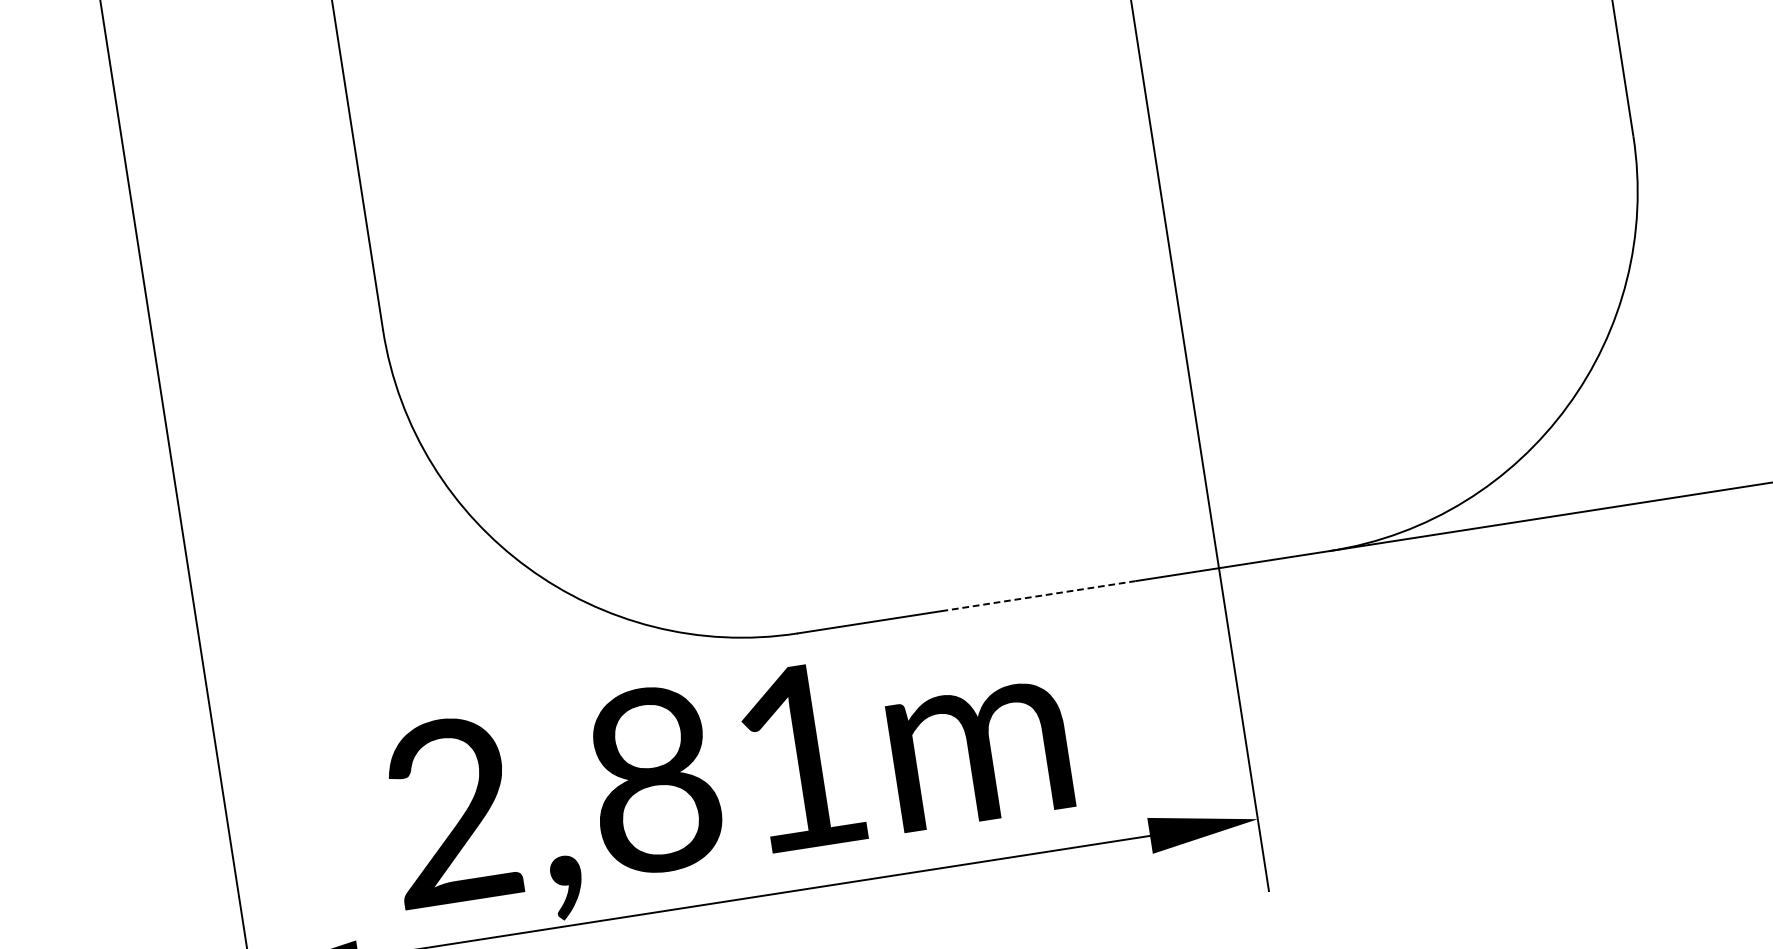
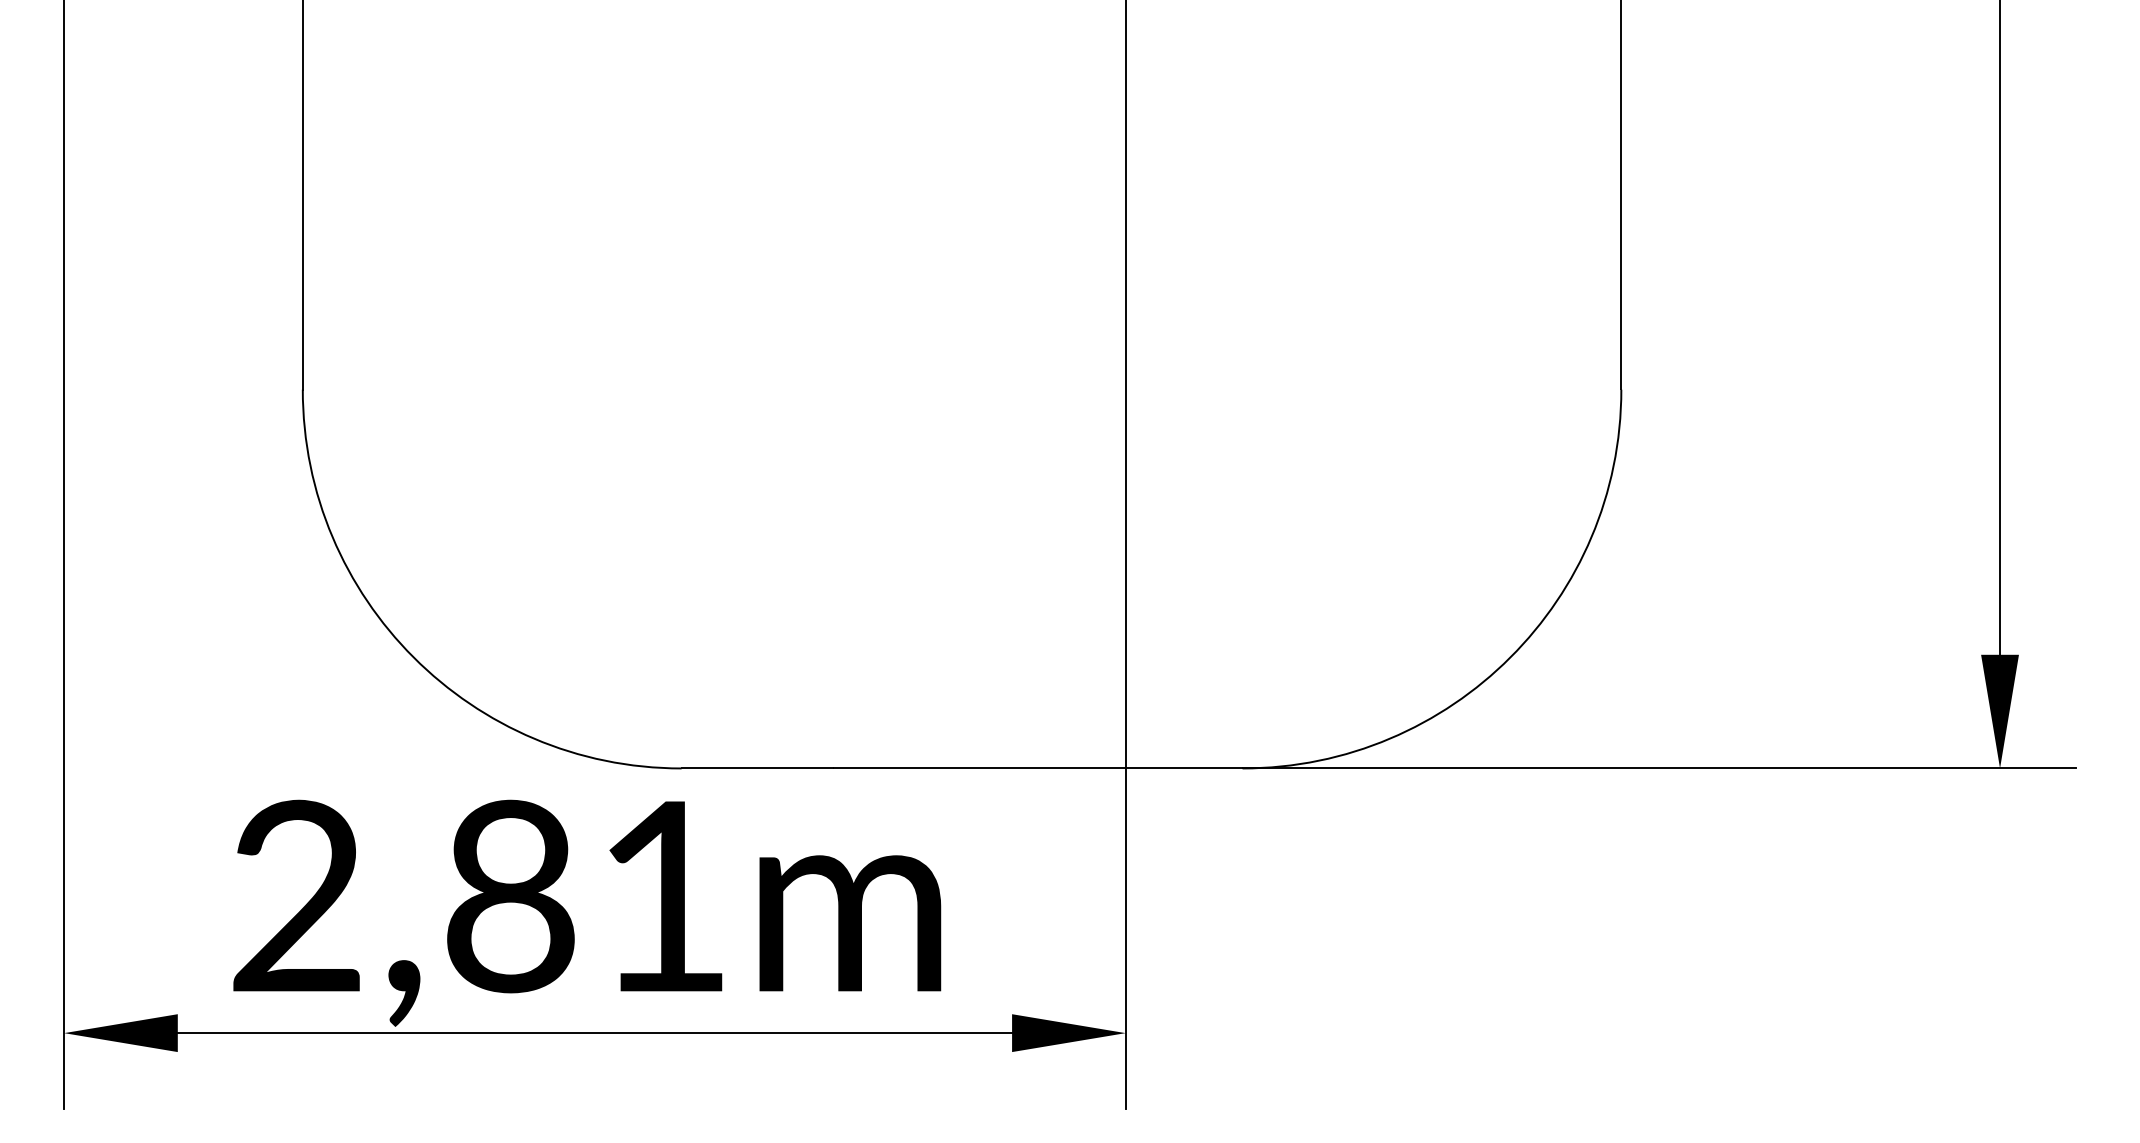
line: (1038, 596) -> (935, 768), dashed -> solid

